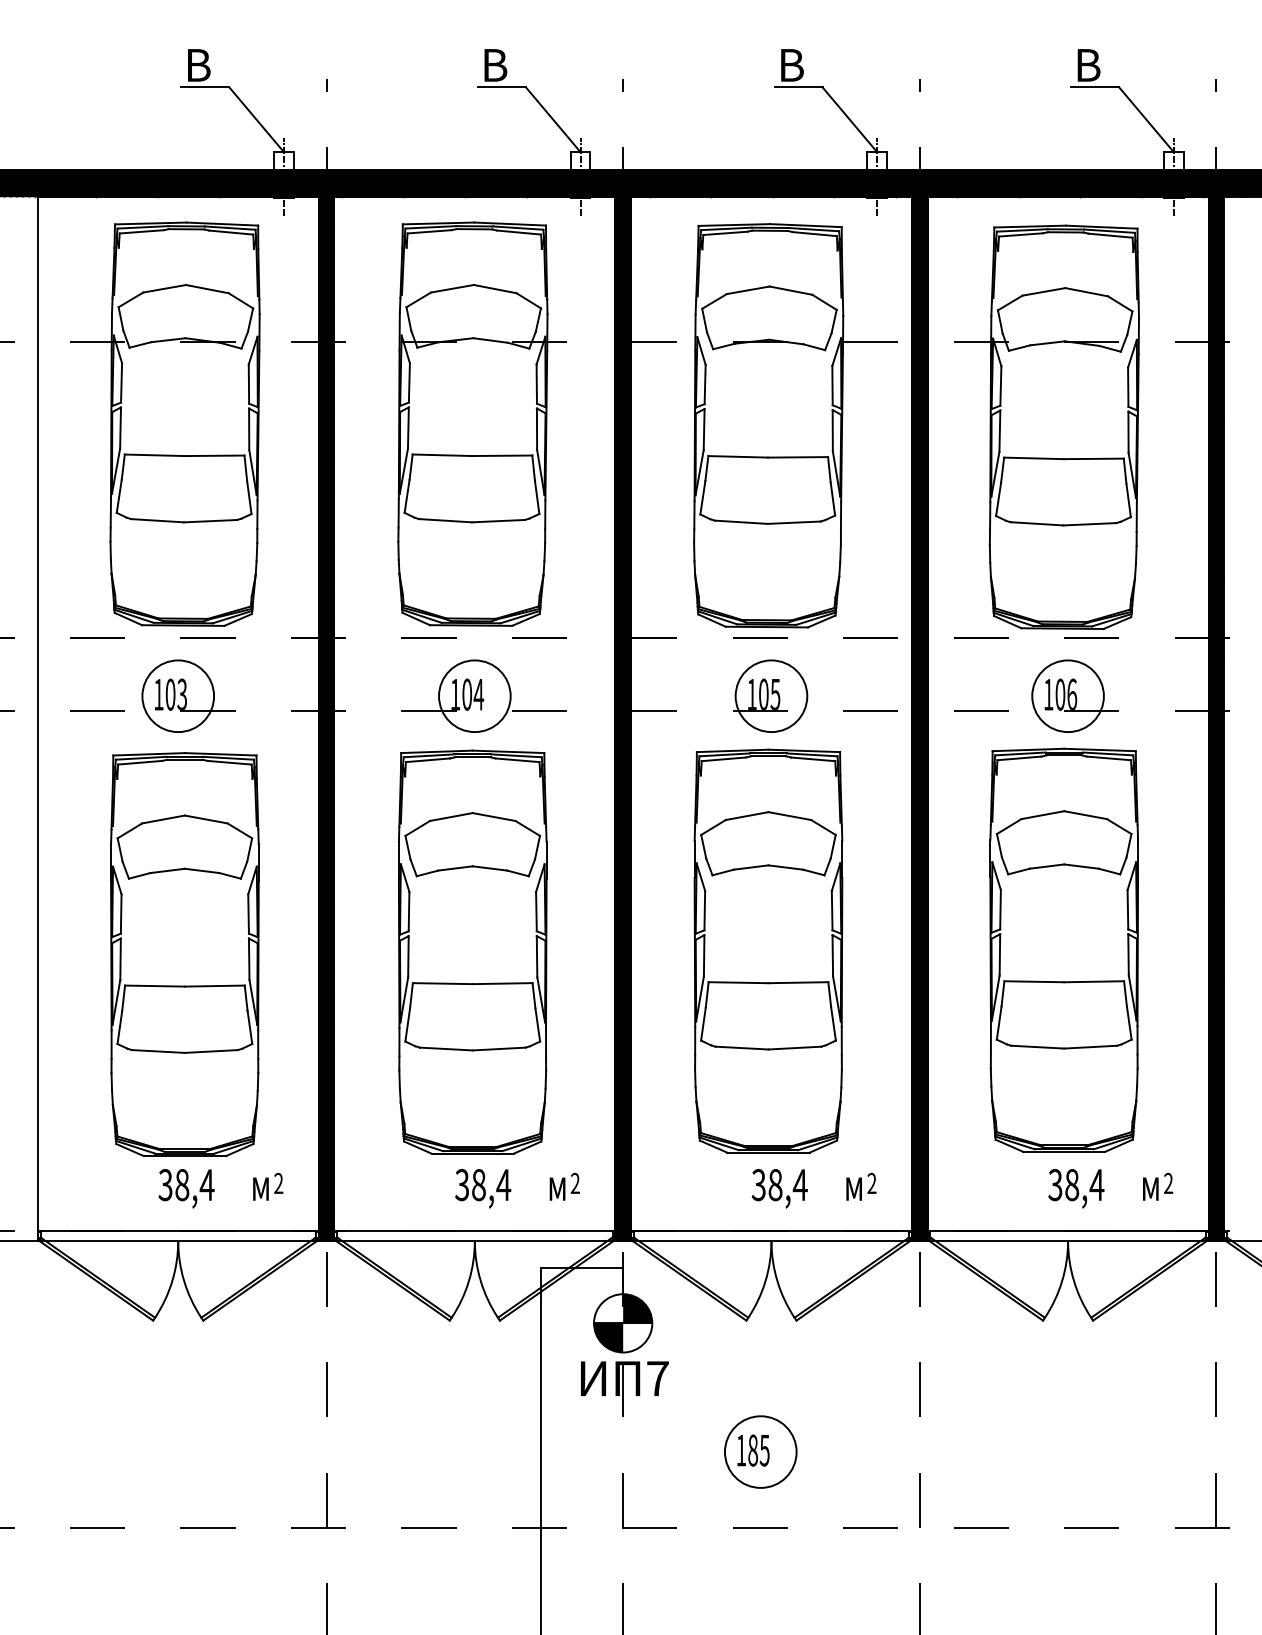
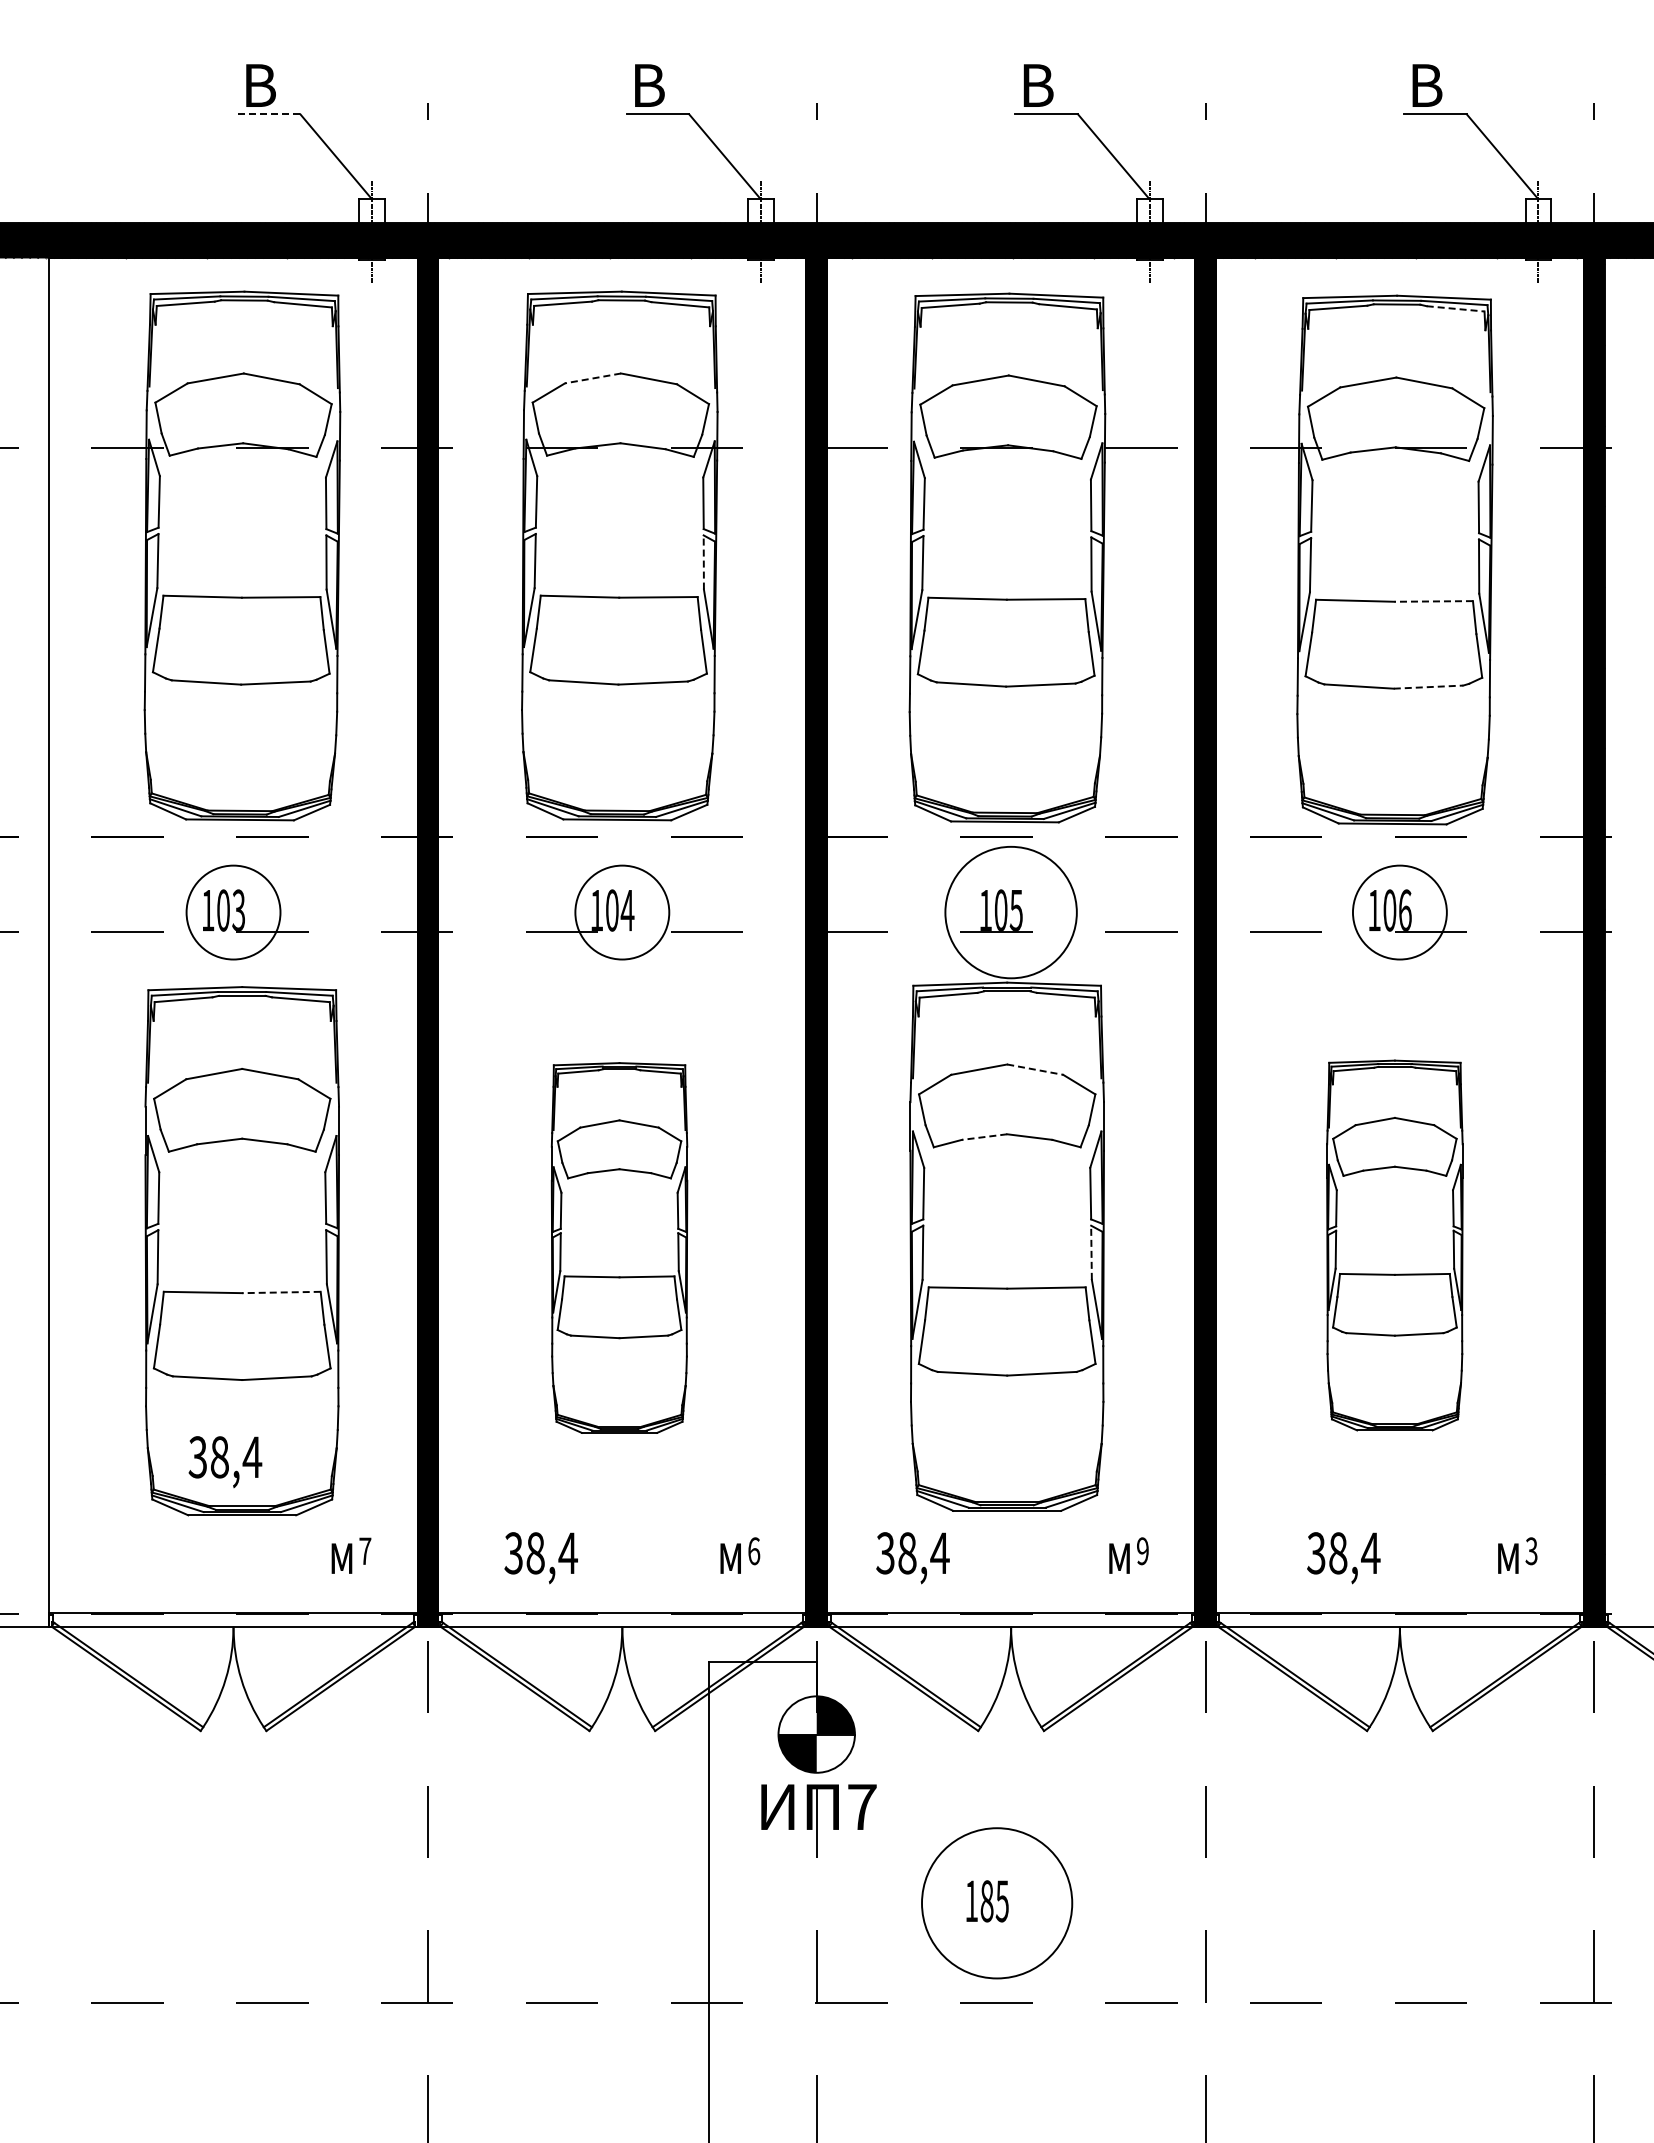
line: (204, 87) -> (268, 114), solid -> dashed
line: (1111, 235) -> (1456, 308), solid -> dashed
line: (452, 288) -> (592, 378), solid -> dashed
line: (536, 429) -> (703, 562), solid -> dashed
line: (1093, 458) -> (1433, 601), solid -> dashed
line: (1089, 524) -> (1428, 687), solid -> dashed
circle: (771, 696) -> (1011, 912), size x1.4
line: (790, 815) -> (1035, 1069), solid -> dashed
line: (751, 867) -> (984, 1137), solid -> dashed
part: (1063, 950) -> (1394, 1245), size x0.7
part: (472, 951) -> (619, 1247), size x0.7
line: (832, 955) -> (1091, 1252), solid -> dashed
line: (214, 986) -> (280, 1292), solid -> dashed
text: (278, 1182) -> (365, 1550), 2 -> 7
text: (575, 1183) -> (754, 1551), 2 -> 6
text: (871, 1183) -> (1142, 1551), 2 -> 9
text: (1168, 1183) -> (1531, 1551), 2 -> 3
text: (186, 1189) -> (225, 1462), moved
text: (482, 1189) -> (540, 1558), moved
text: (779, 1189) -> (912, 1558), moved
text: (1076, 1189) -> (1343, 1558), moved
circle: (761, 1452) -> (997, 1903), size x1.6

